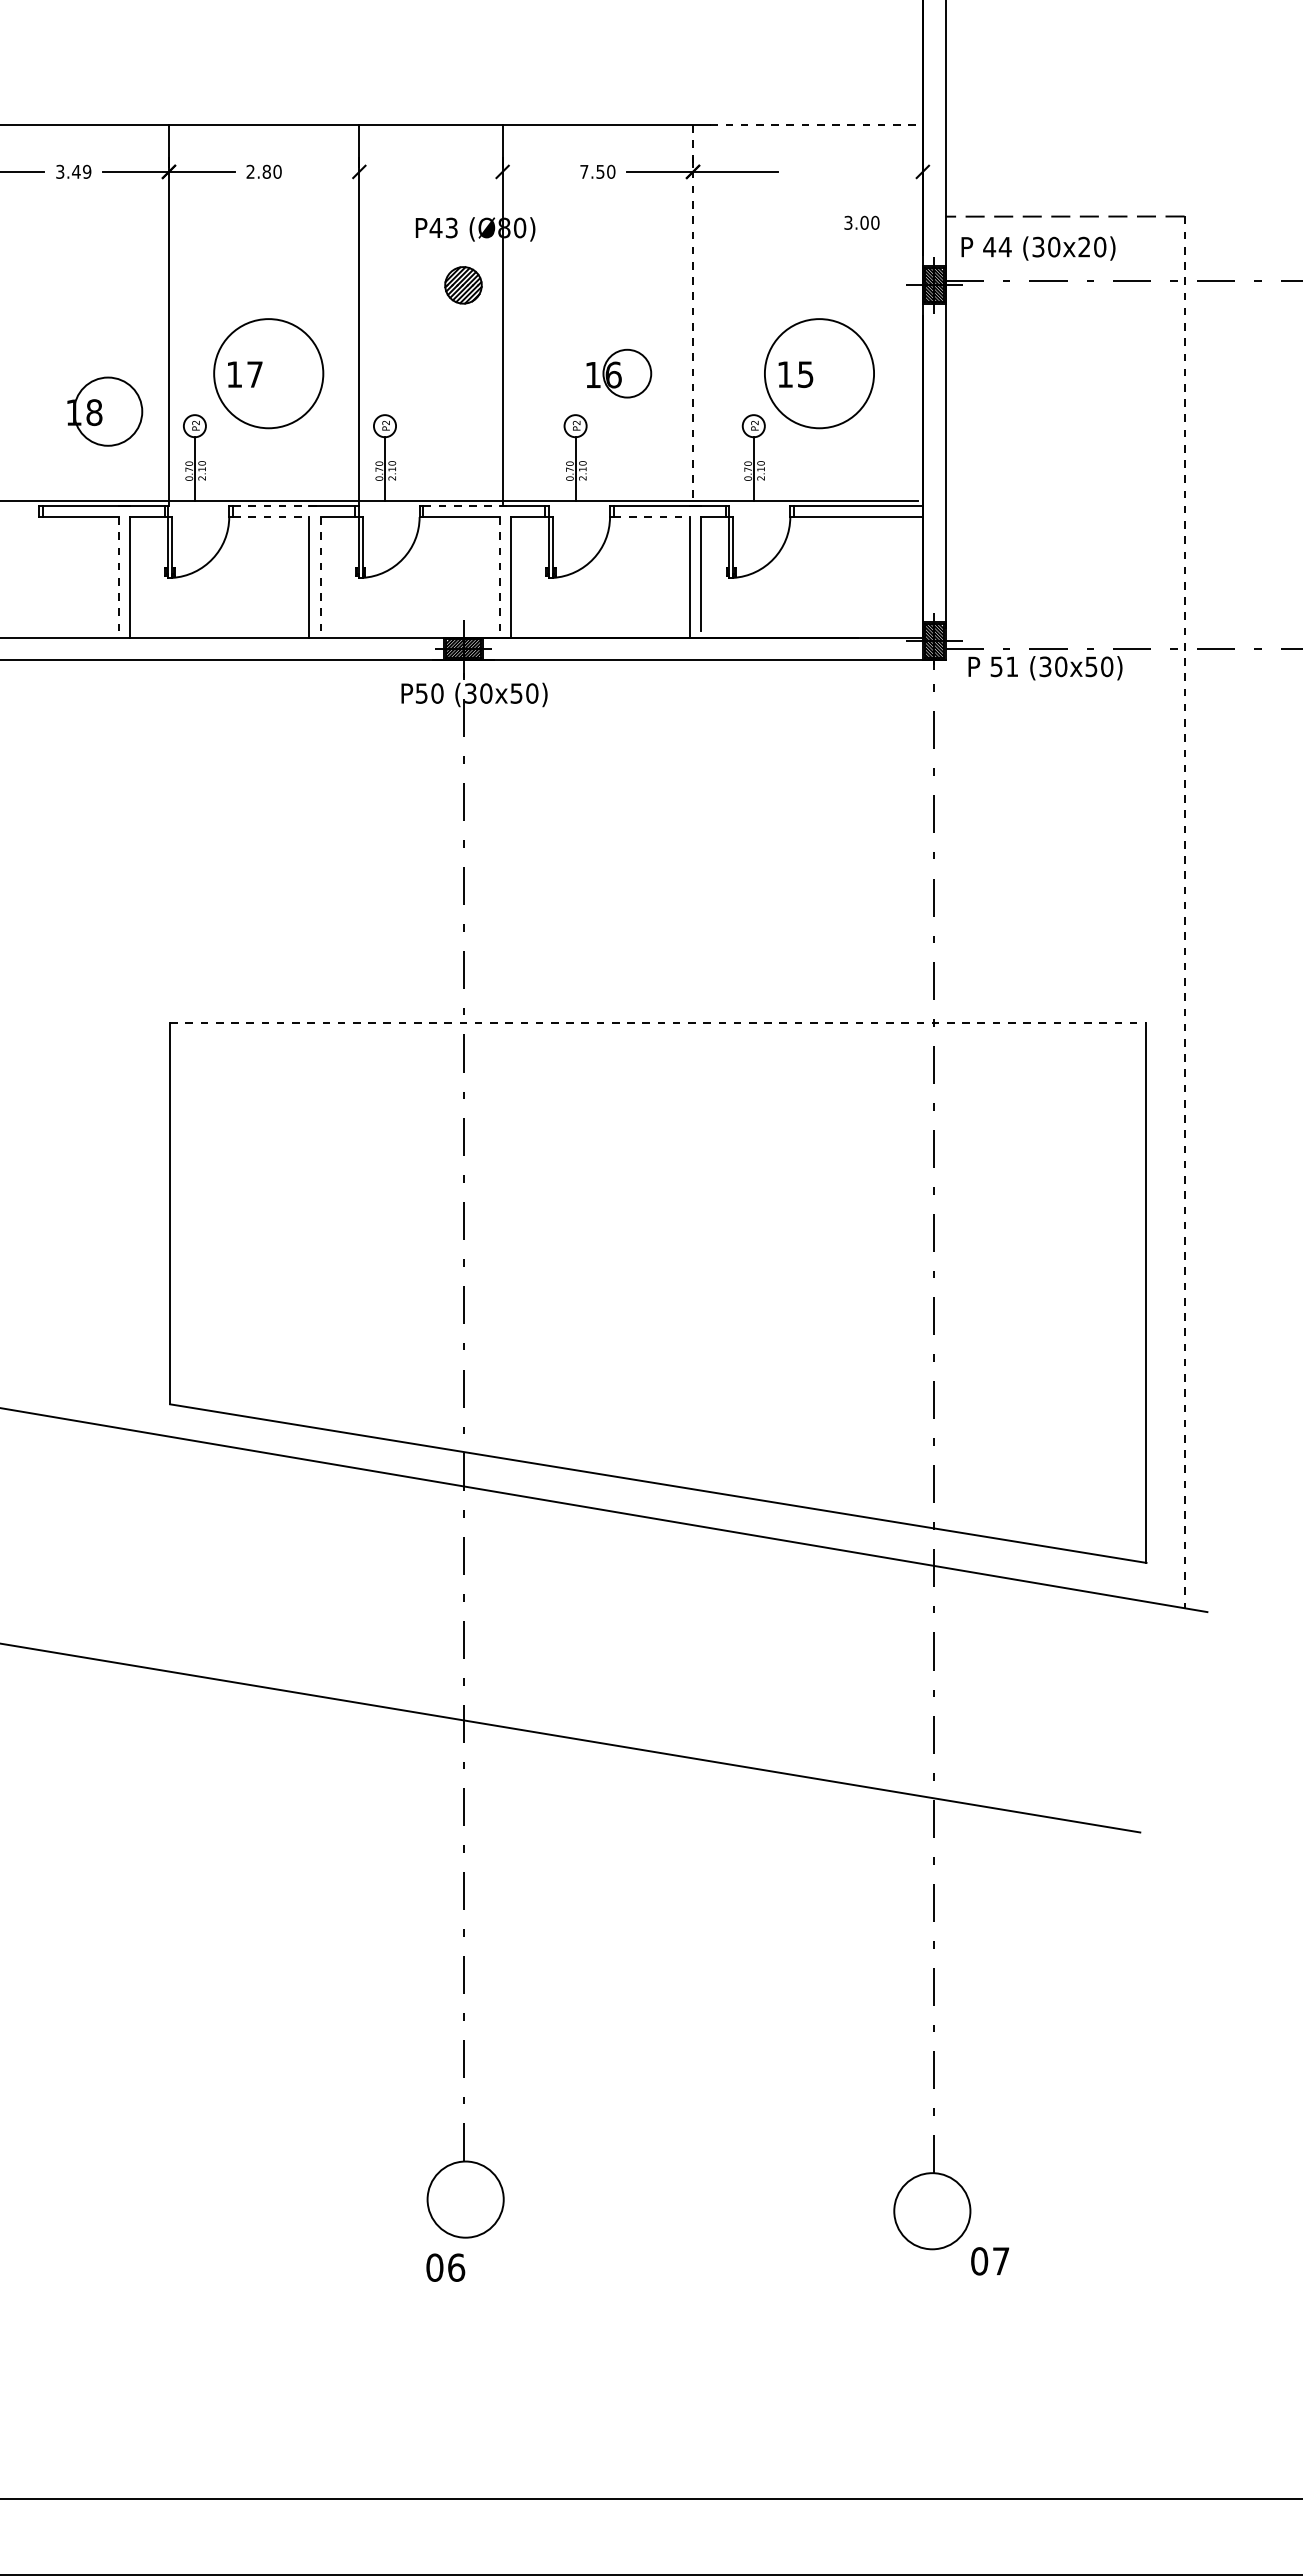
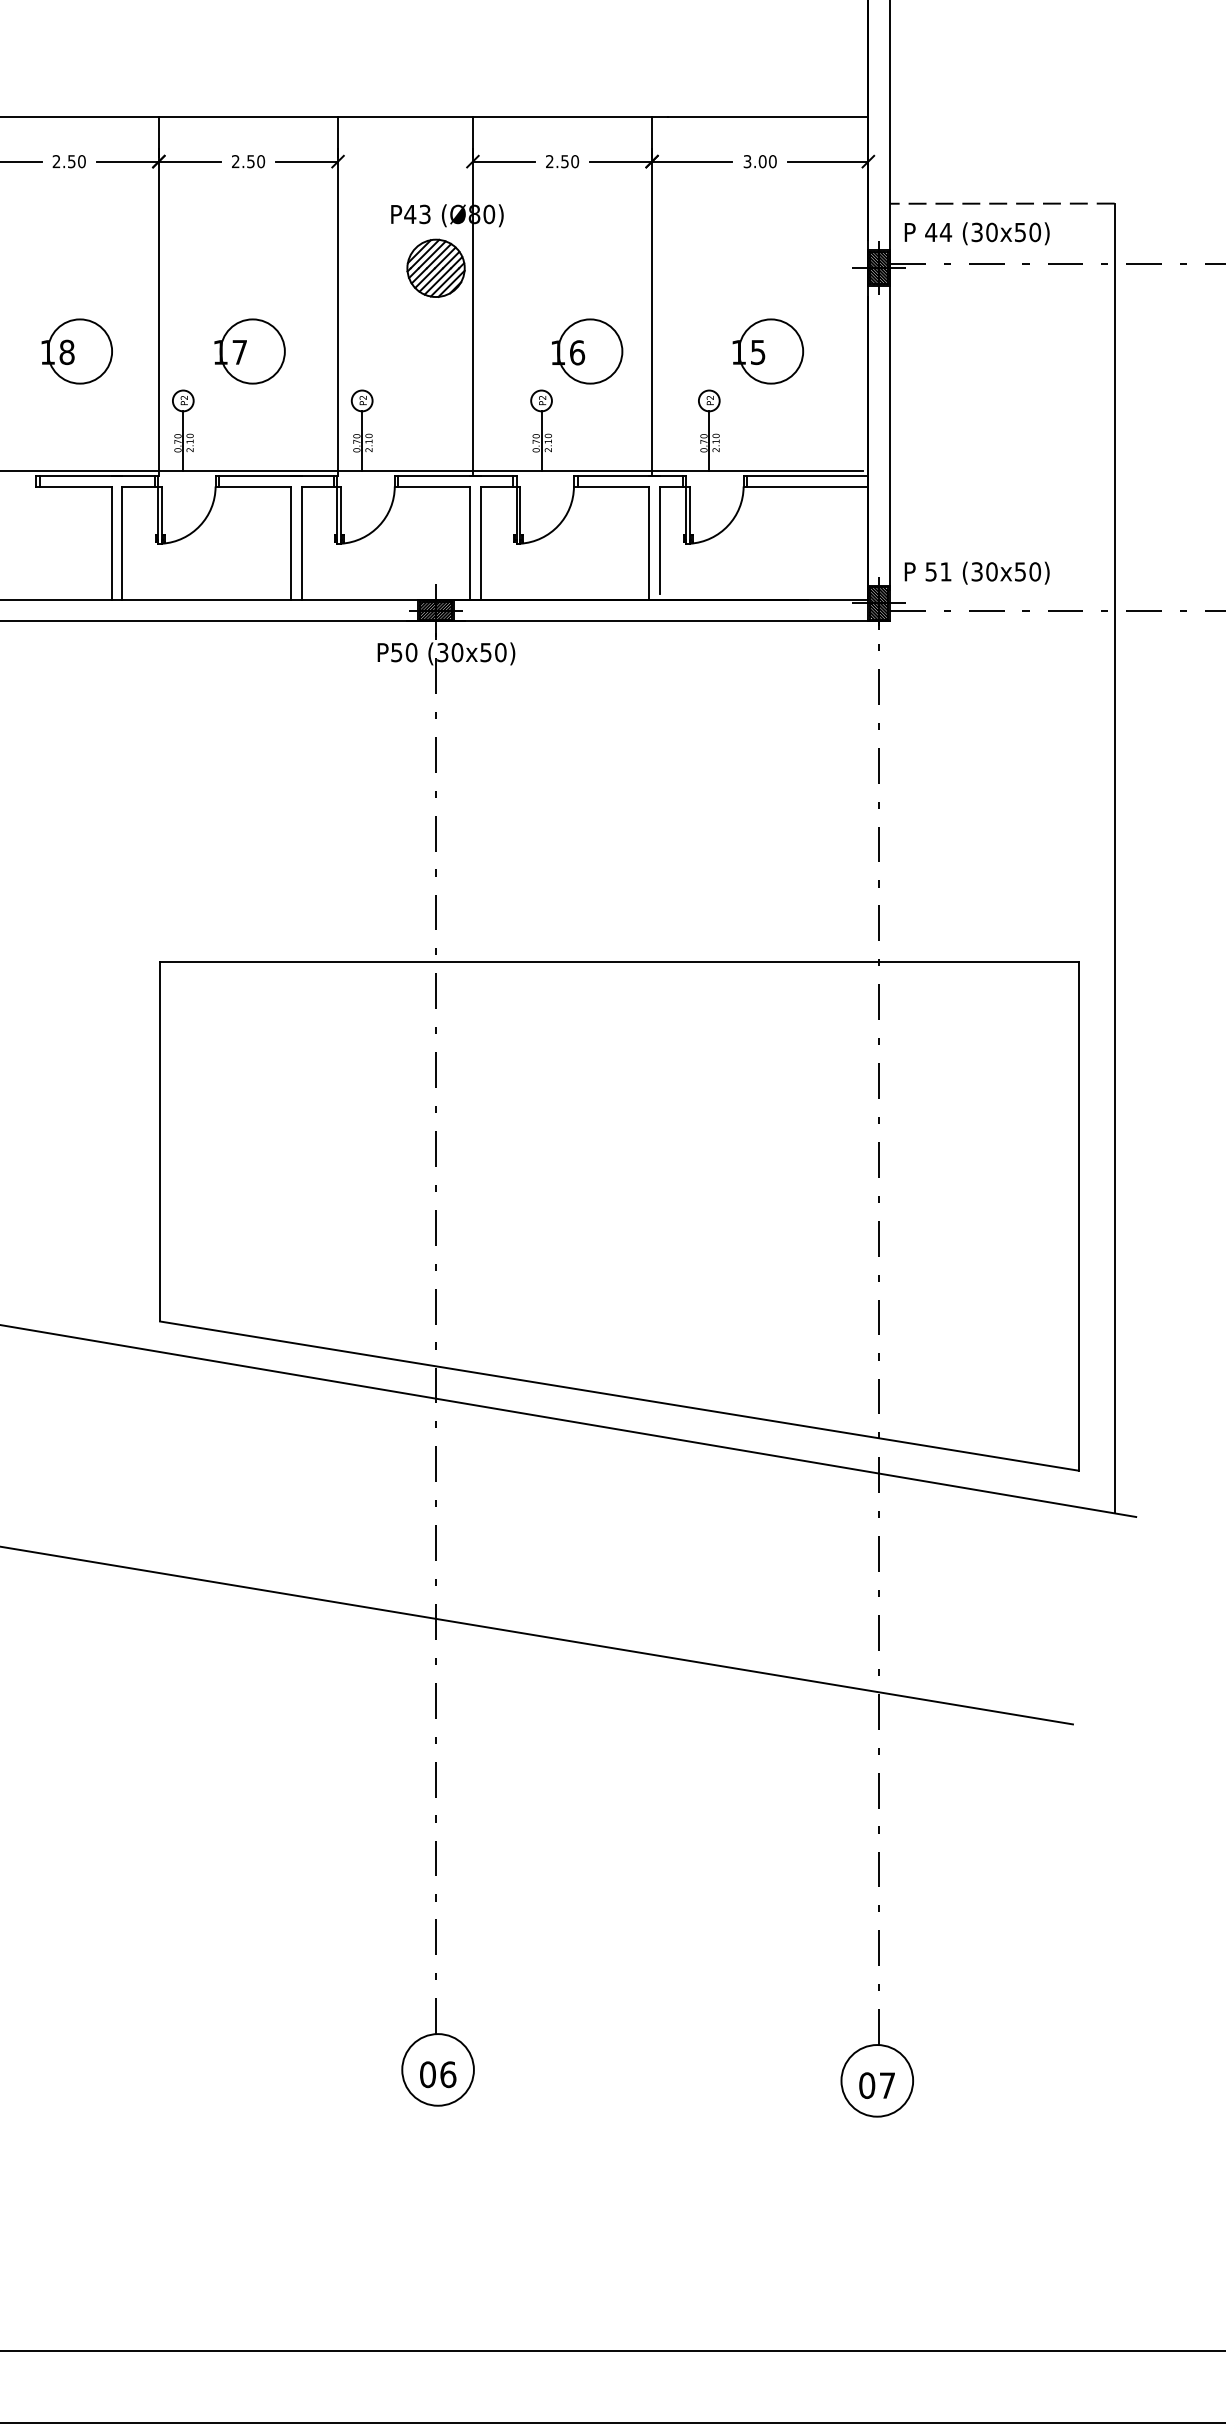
line: (817, 124) -> (769, 117), dashed -> solid
text: (73, 171) -> (69, 161), 3.49 -> 2.50
text: (266, 171) -> (250, 161), 2.80 -> 2.50
line: (326, 171) -> (307, 161), added
line: (535, 171) -> (503, 161), added
text: (584, 171) -> (549, 161), 7.50 -> 2.50
line: (879, 171) -> (827, 161), added
text: (861, 222) -> (759, 161), moved
text: (1084, 246) -> (1020, 231), (30x20) -> (30x50)
part: (463, 285) -> (436, 268), size x1.67
line: (693, 314) -> (652, 295), dashed -> solid
circle: (268, 373) -> (252, 351), size x0.62
circle: (627, 373) -> (590, 351), size x1.43
circle: (819, 373) -> (771, 351), size x0.62
part: (105, 411) -> (77, 351), moved
line: (276, 505) -> (260, 475), dashed -> solid
line: (467, 505) -> (439, 475), dashed -> solid
line: (271, 517) -> (255, 486), dashed -> solid
line: (652, 517) -> (613, 486), dashed -> solid
line: (118, 577) -> (111, 543), dashed -> solid
line: (320, 577) -> (301, 543), dashed -> solid
line: (499, 577) -> (469, 543), dashed -> solid
text: (1045, 668) -> (977, 573), moved
line: (1184, 912) -> (1114, 858), dashed -> solid
line: (658, 1022) -> (619, 962), dashed -> solid
text: (990, 2261) -> (877, 2085), moved
text: (445, 2267) -> (437, 2074), moved

